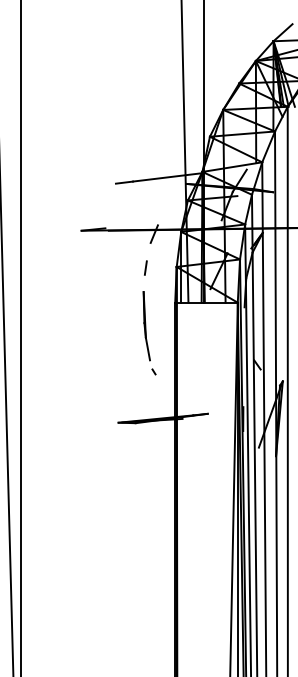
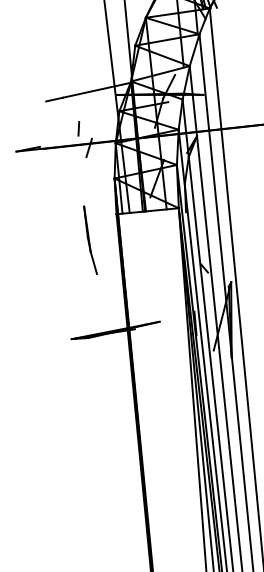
line: (145, 267) -> (78, 128), moved
line: (153, 371) -> (101, 284), removed

